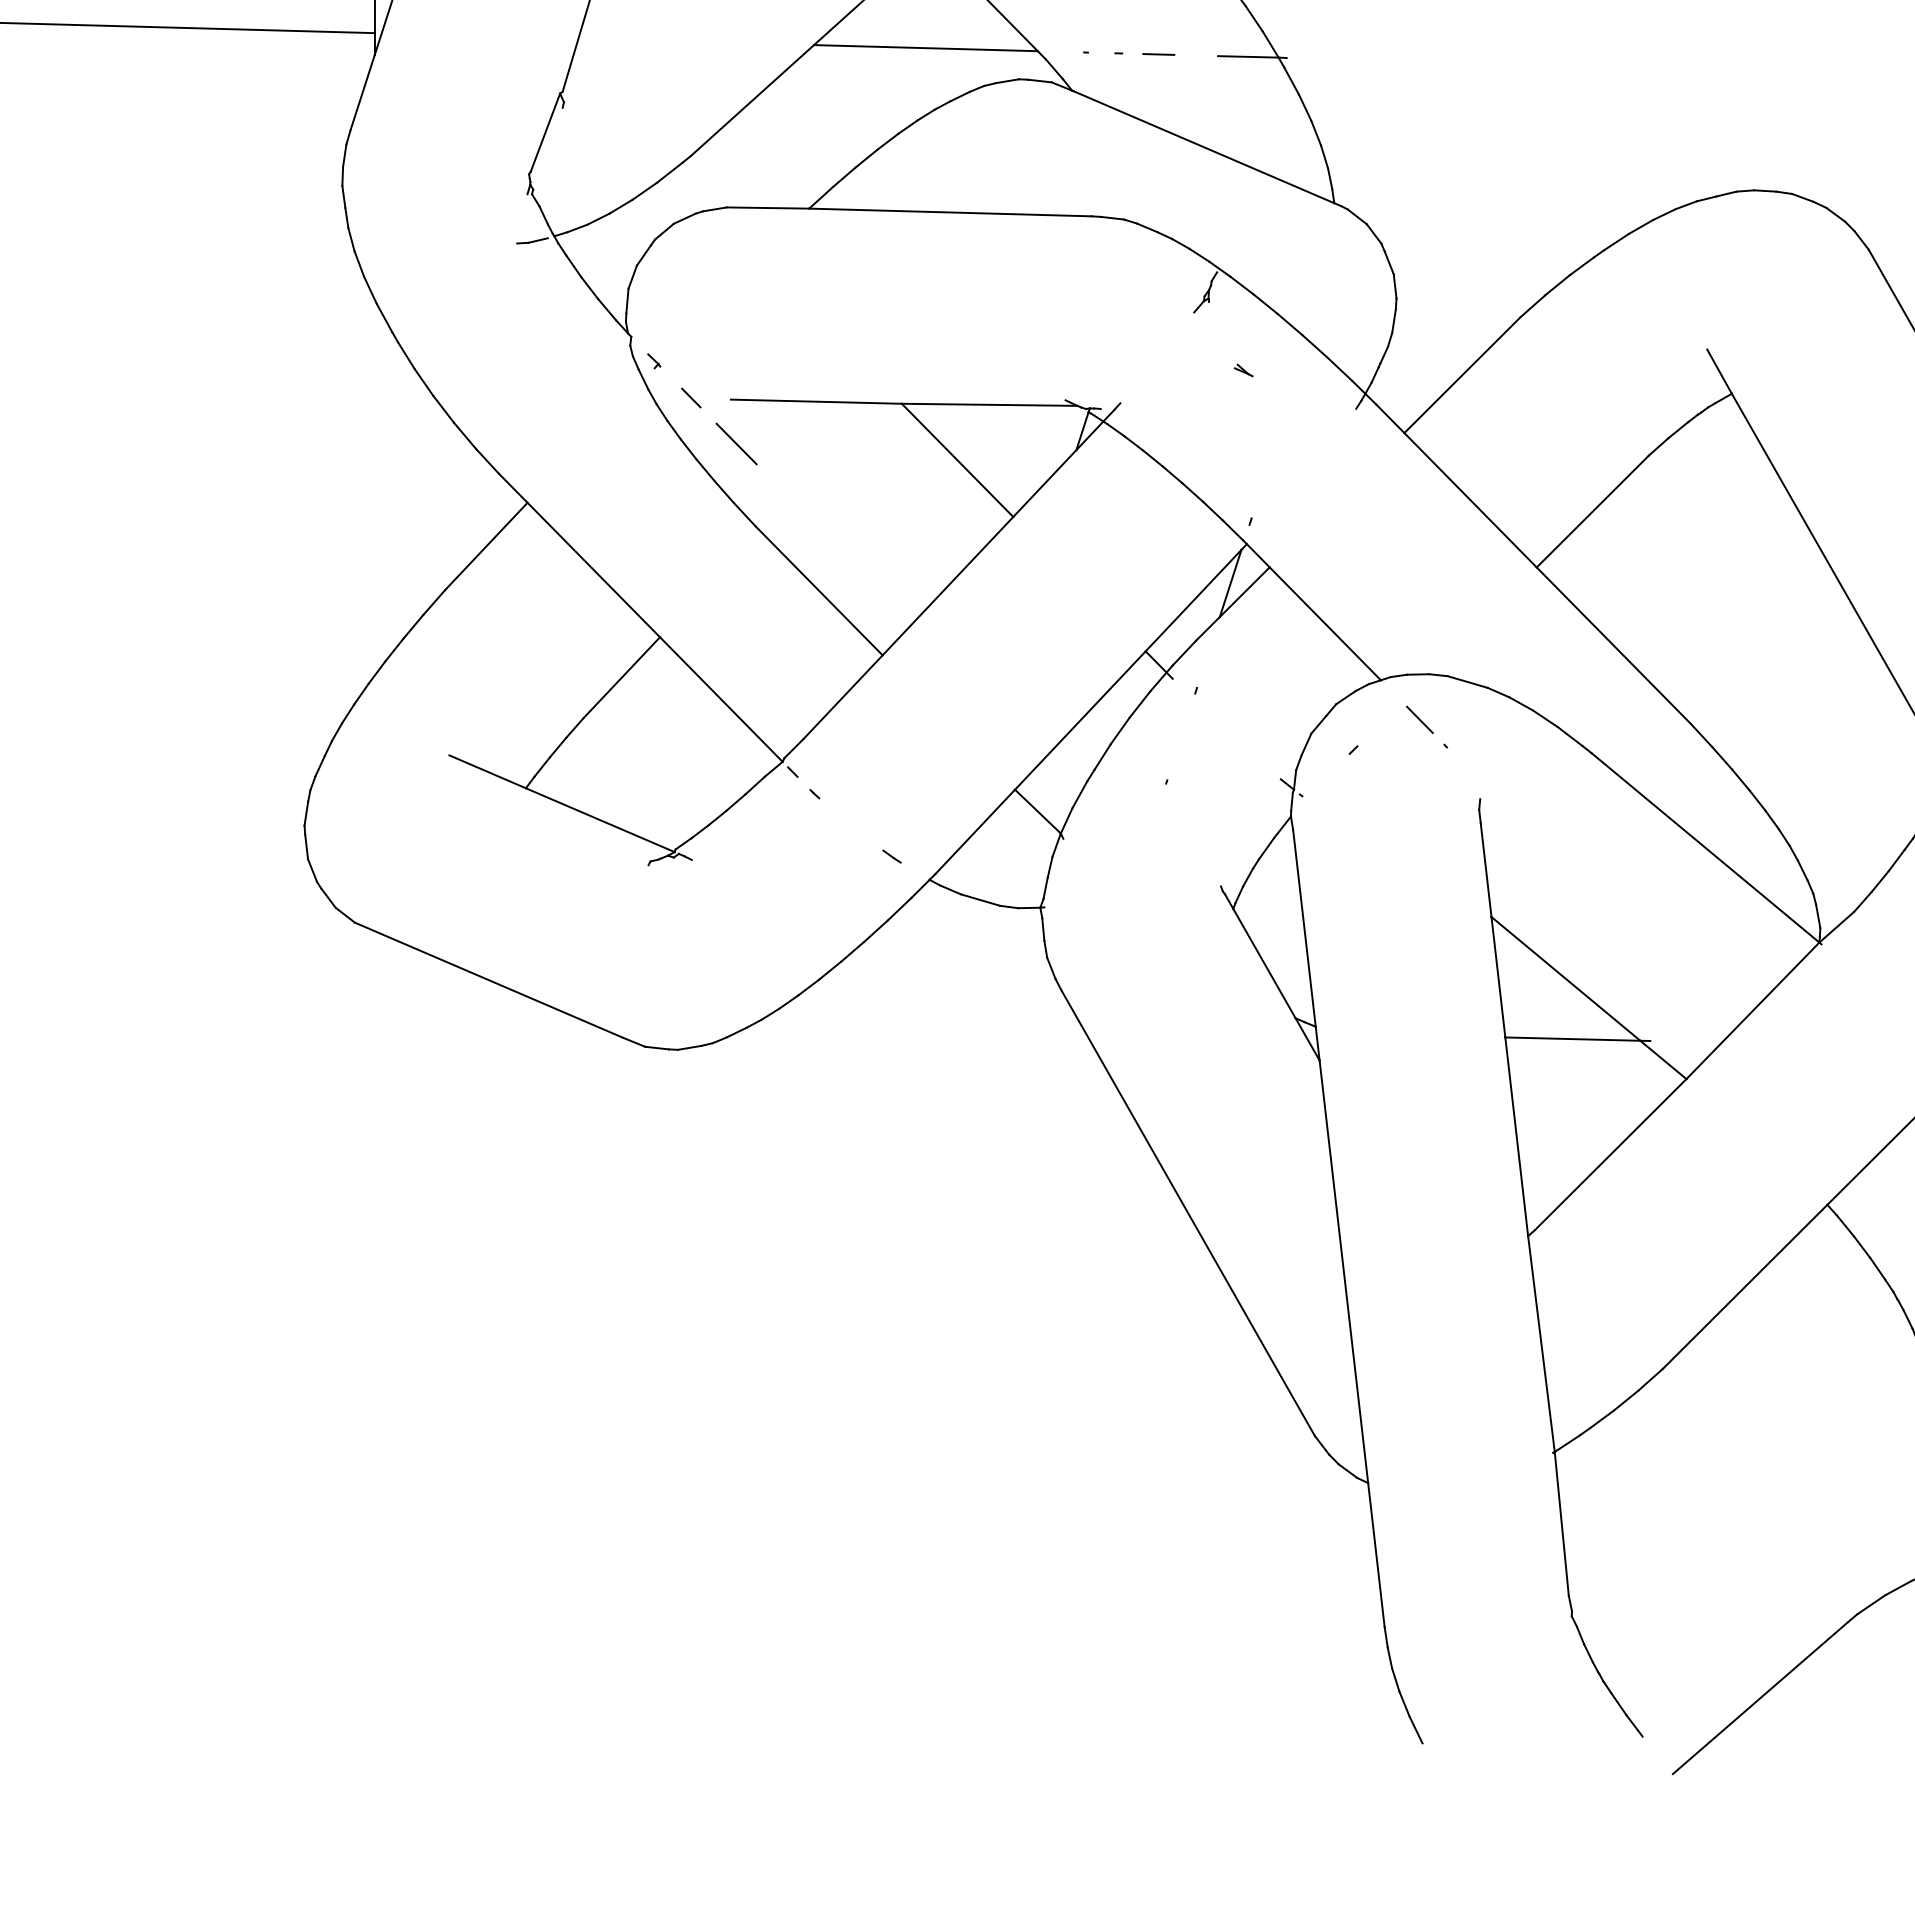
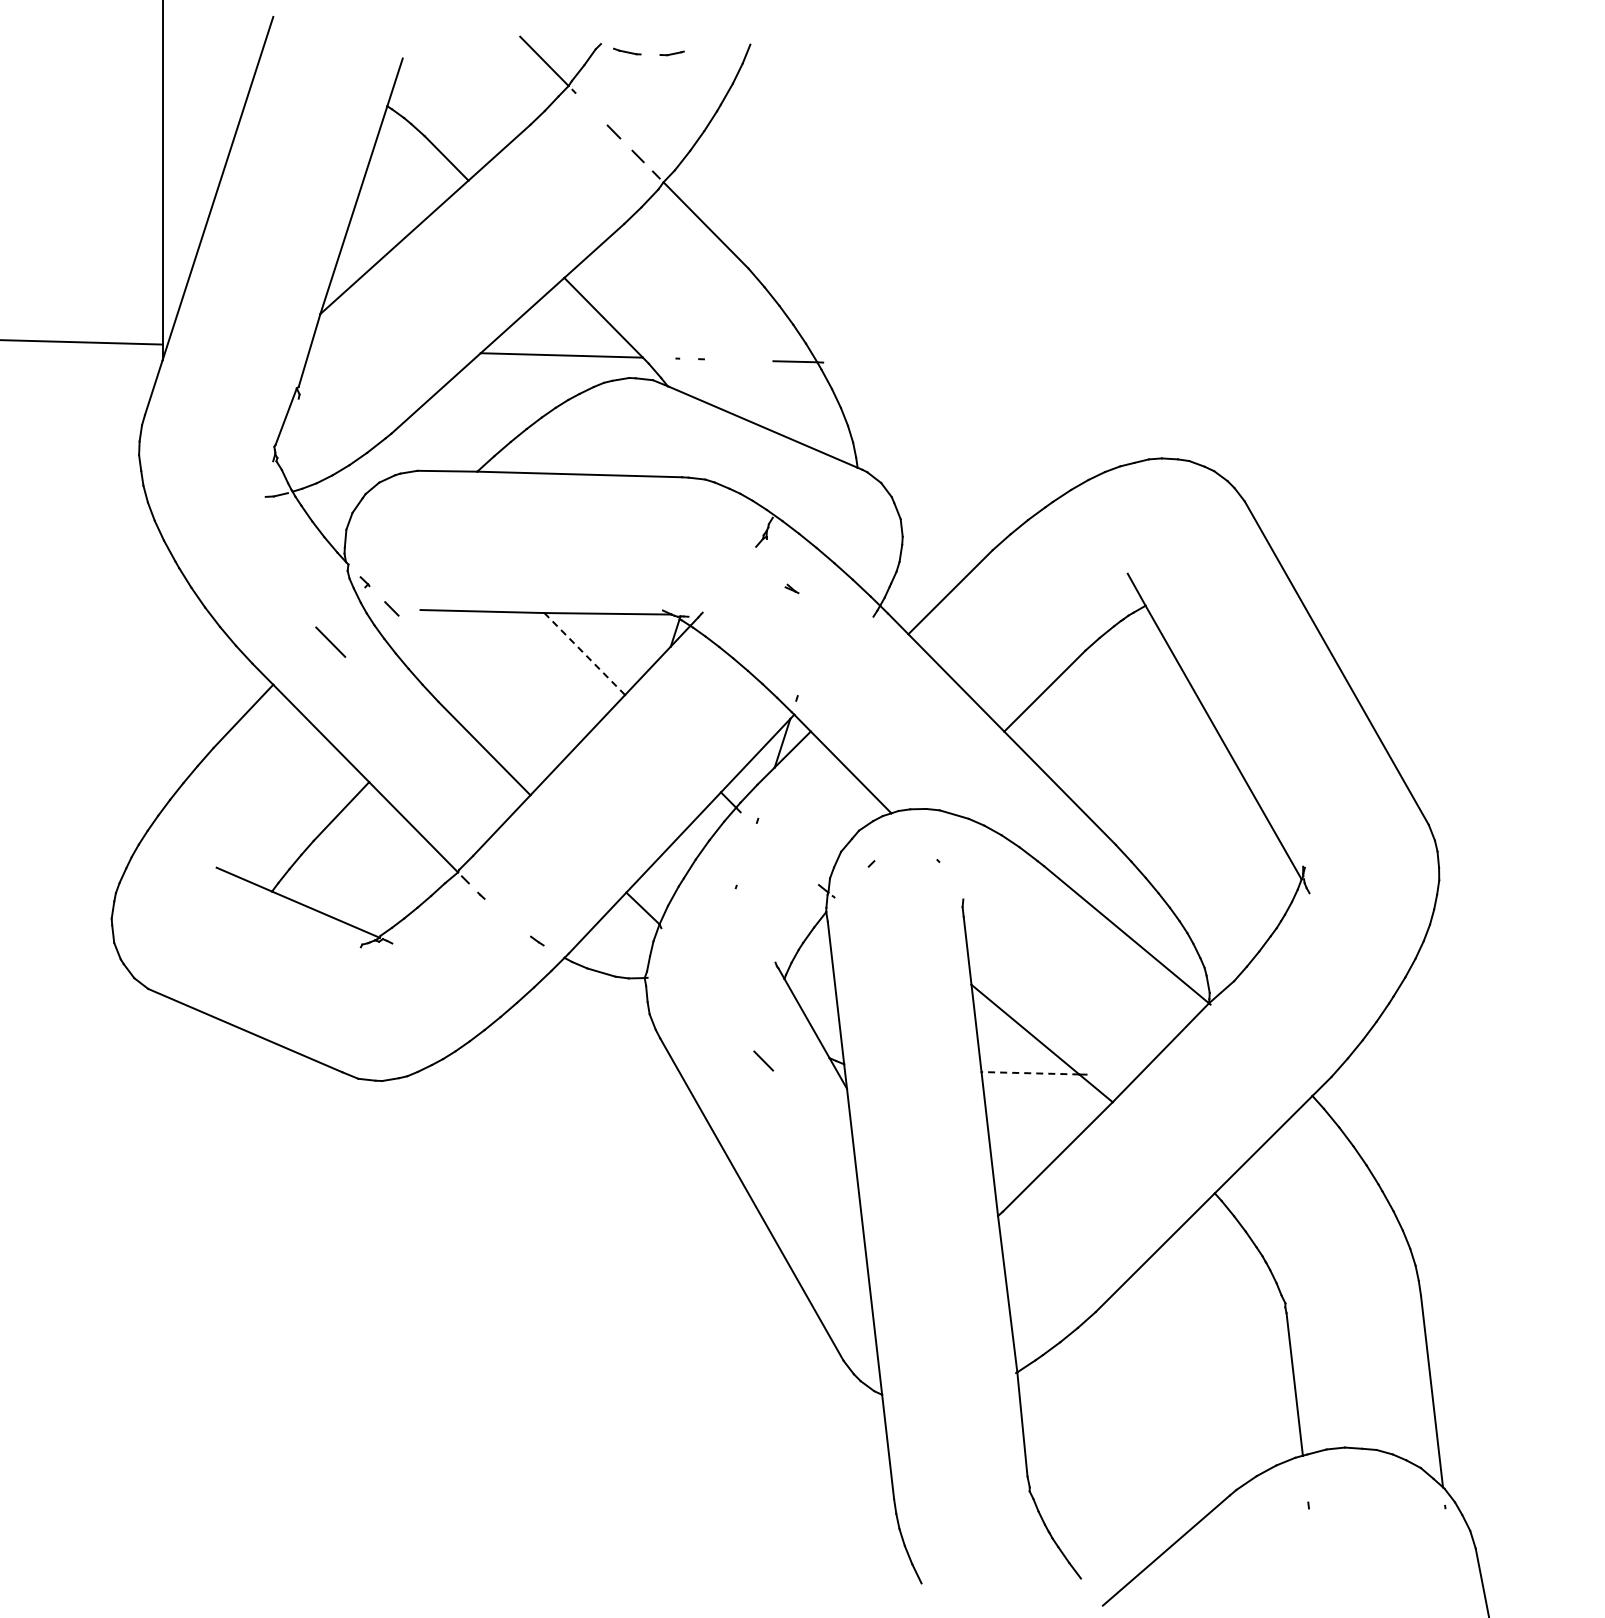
line: (1158, 53) -> (730, 359), removed
line: (736, 443) -> (330, 641), moved
line: (957, 461) -> (584, 654), solid -> dashed
line: (1419, 719) -> (763, 1060), moved
line: (1572, 1039) -> (1030, 1073), solid -> dashed

